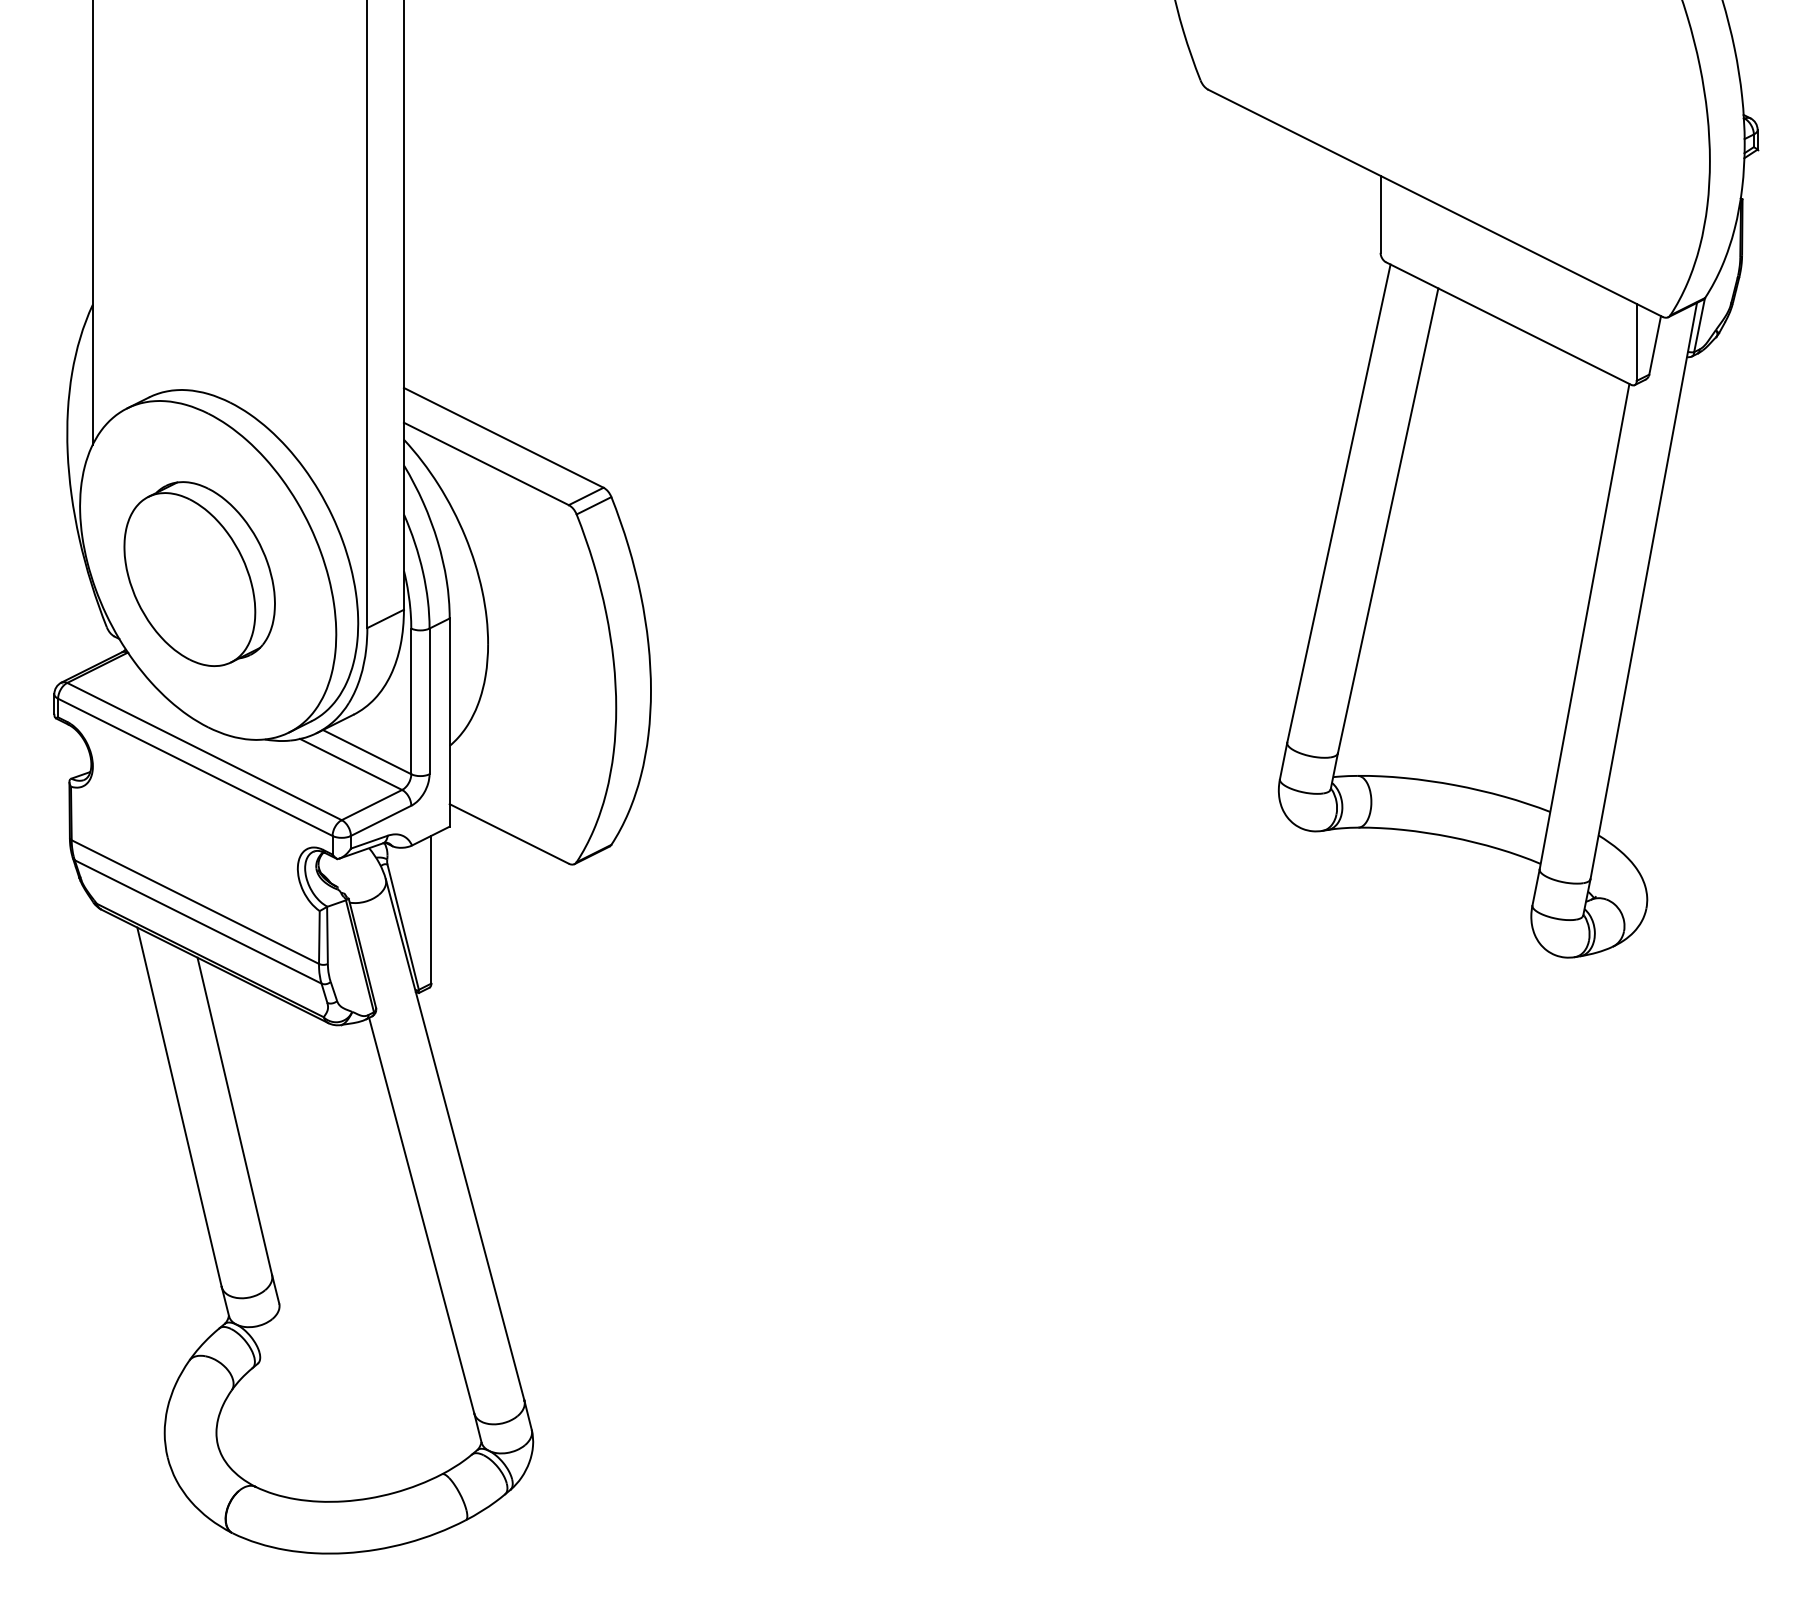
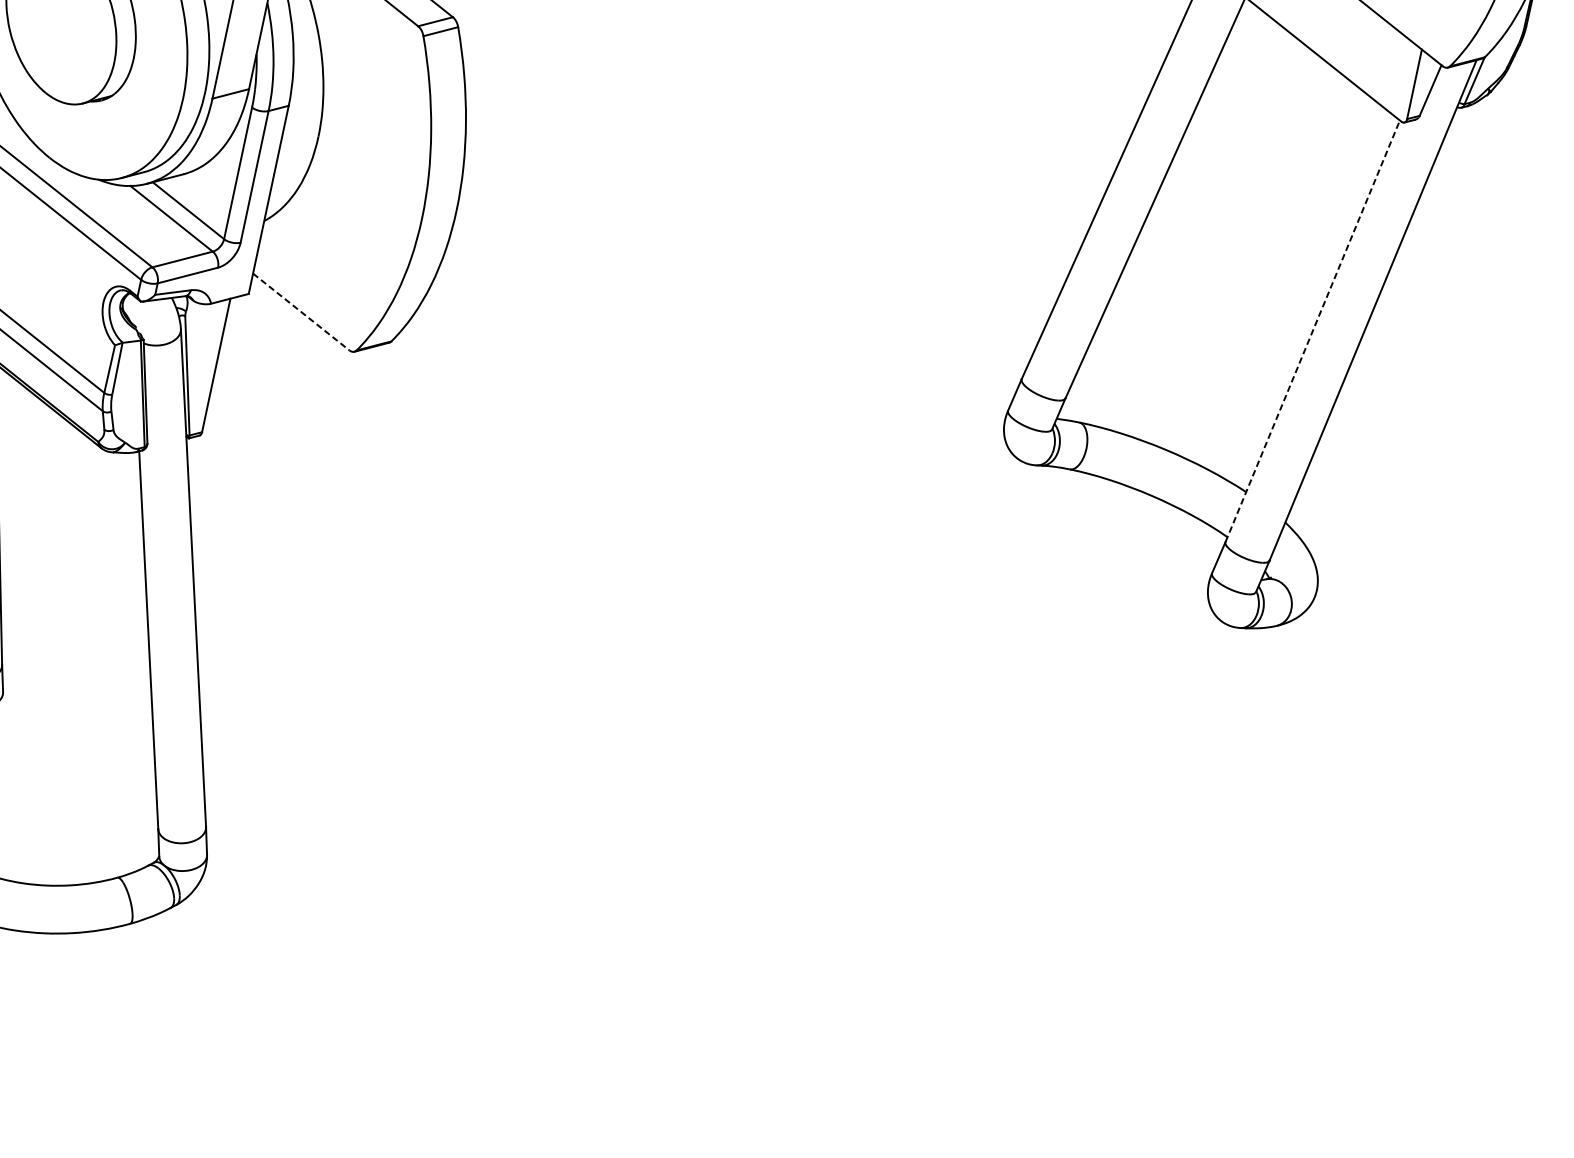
line: (1584, 626) -> (1312, 331), solid -> dashed
line: (509, 833) -> (301, 311), solid -> dashed

